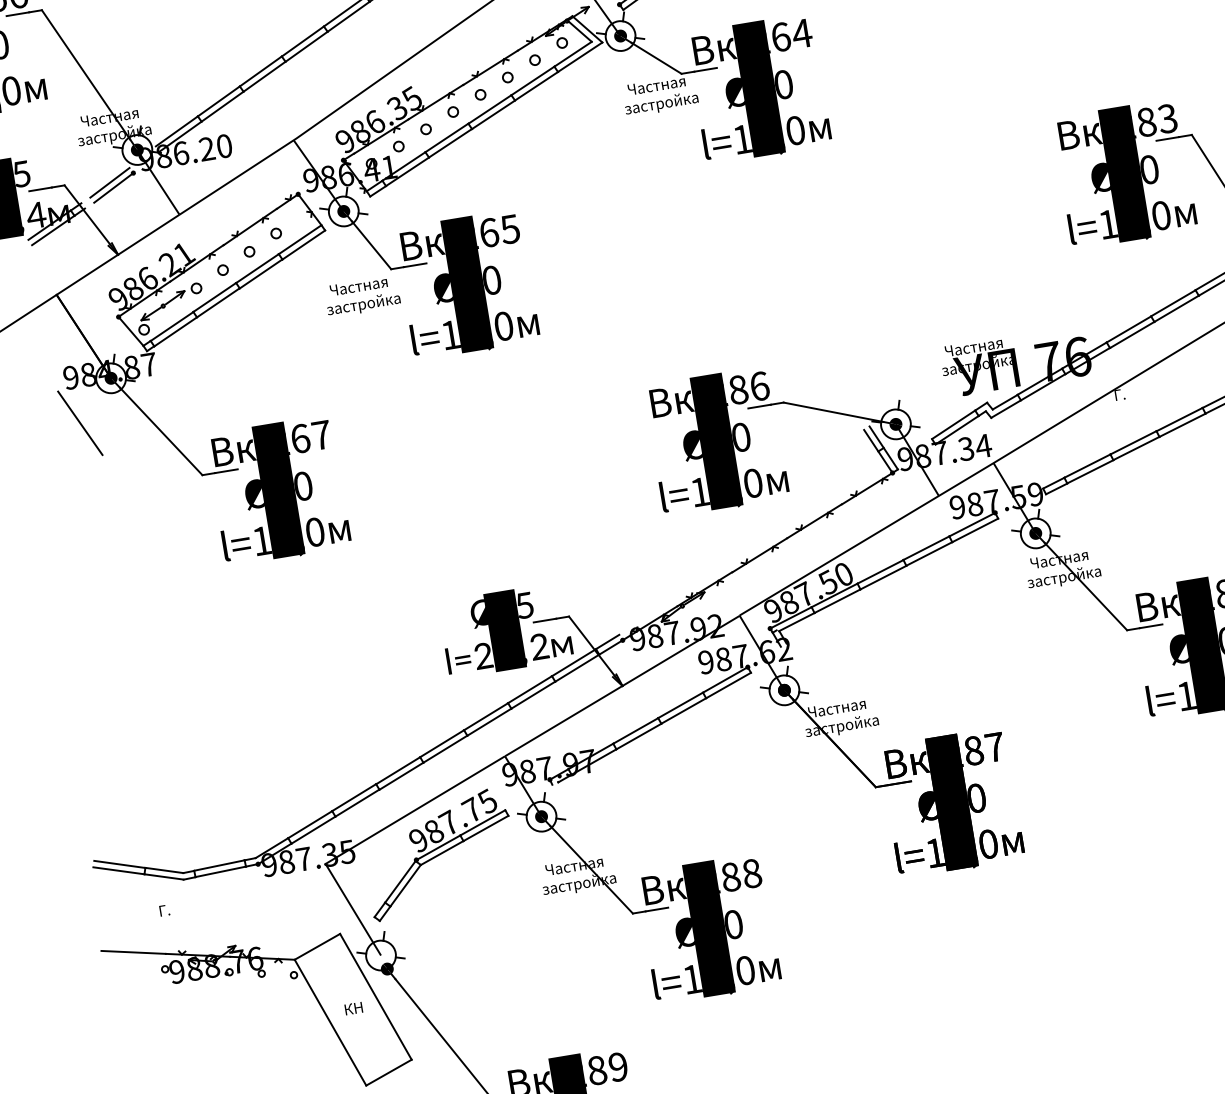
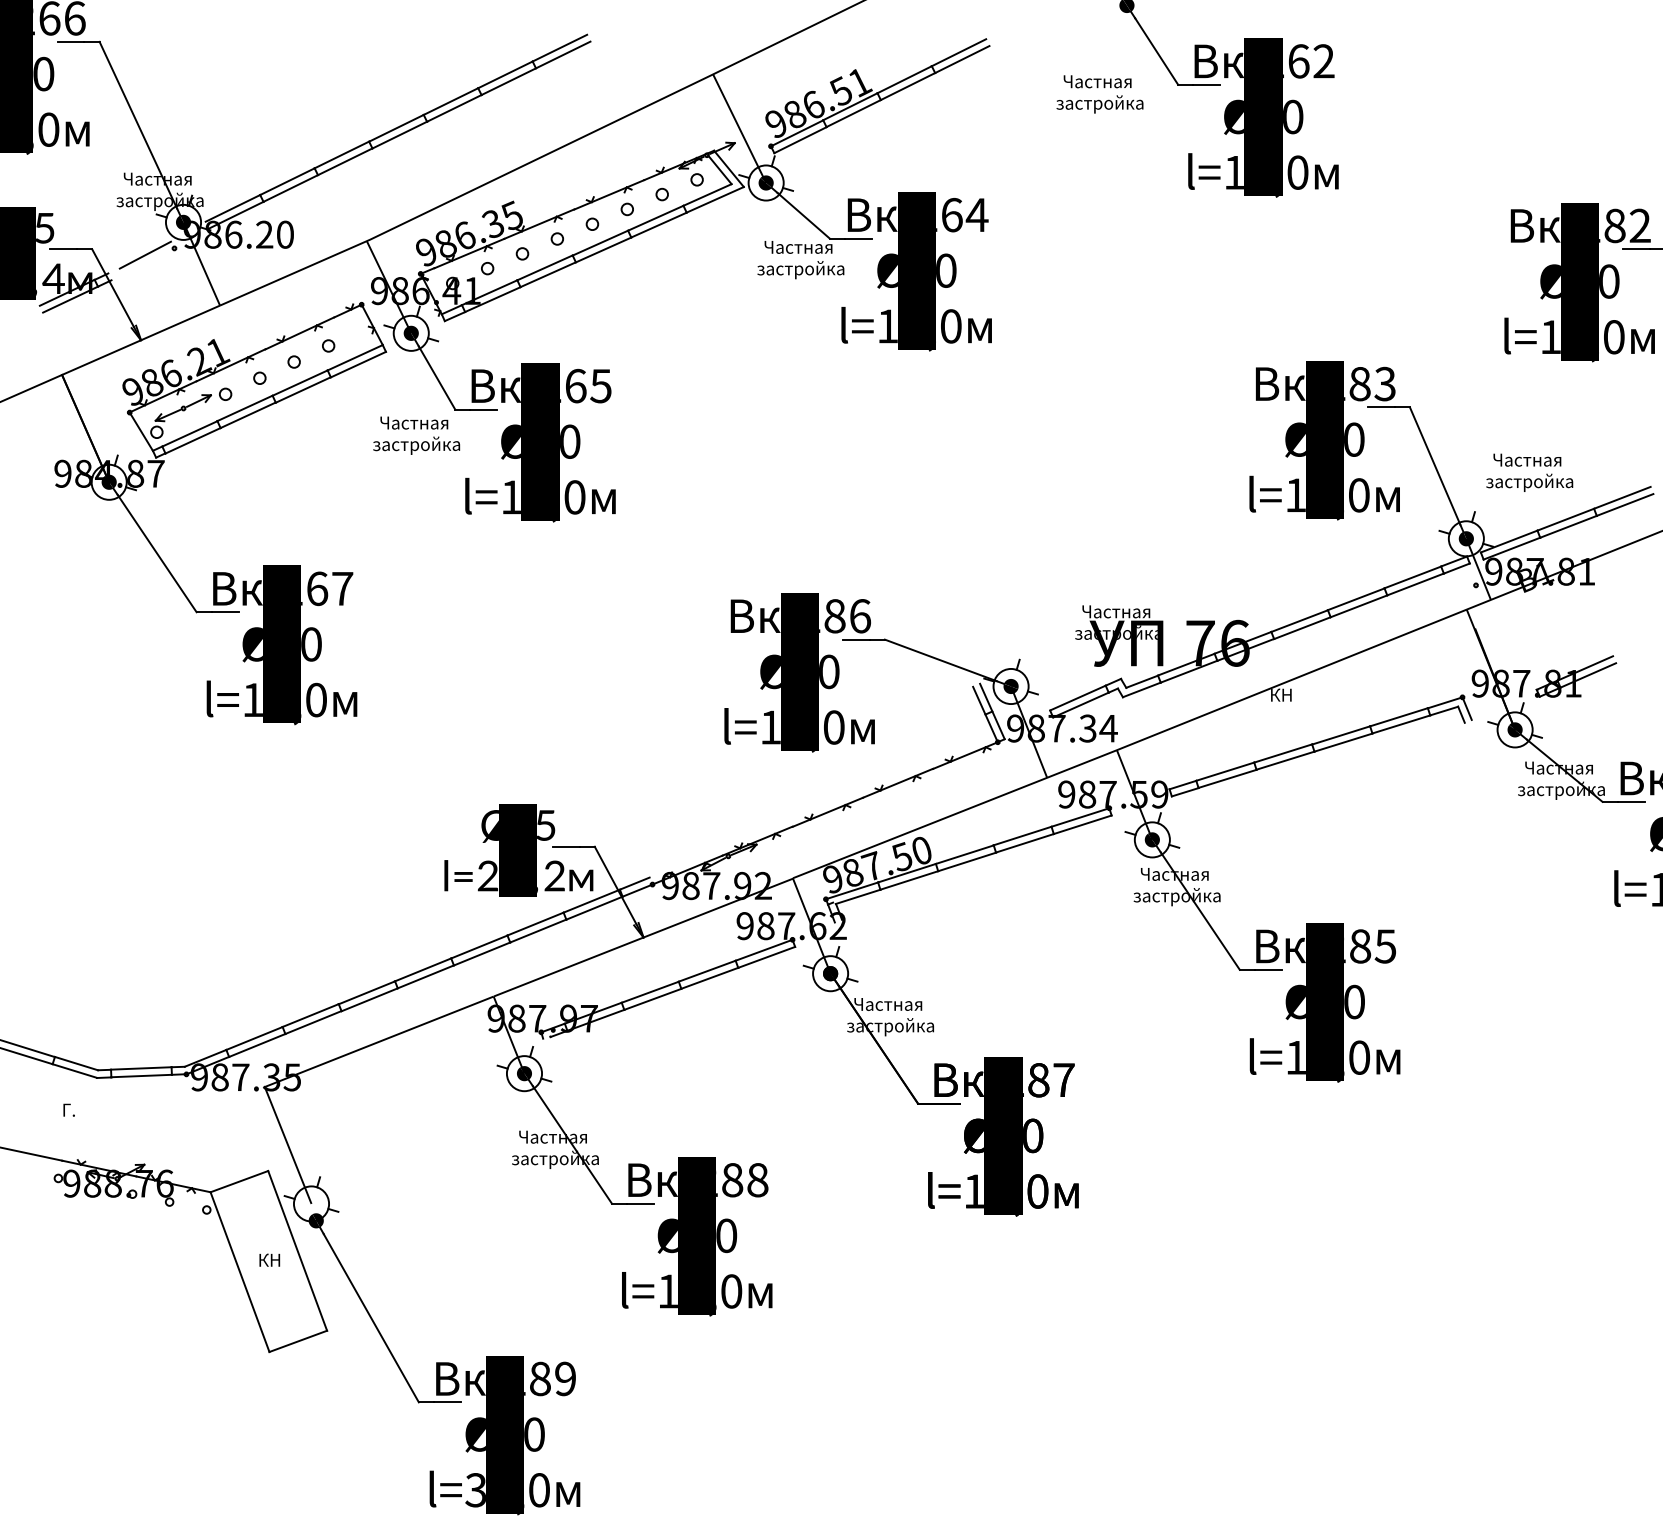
line: (113, 187) -> (148, 261), removed
text: (1123, 393) -> (1281, 694), Г. -> КН
line: (80, 423) -> (64, 528), removed
part: (439, 854) -> (398, 1097), removed

